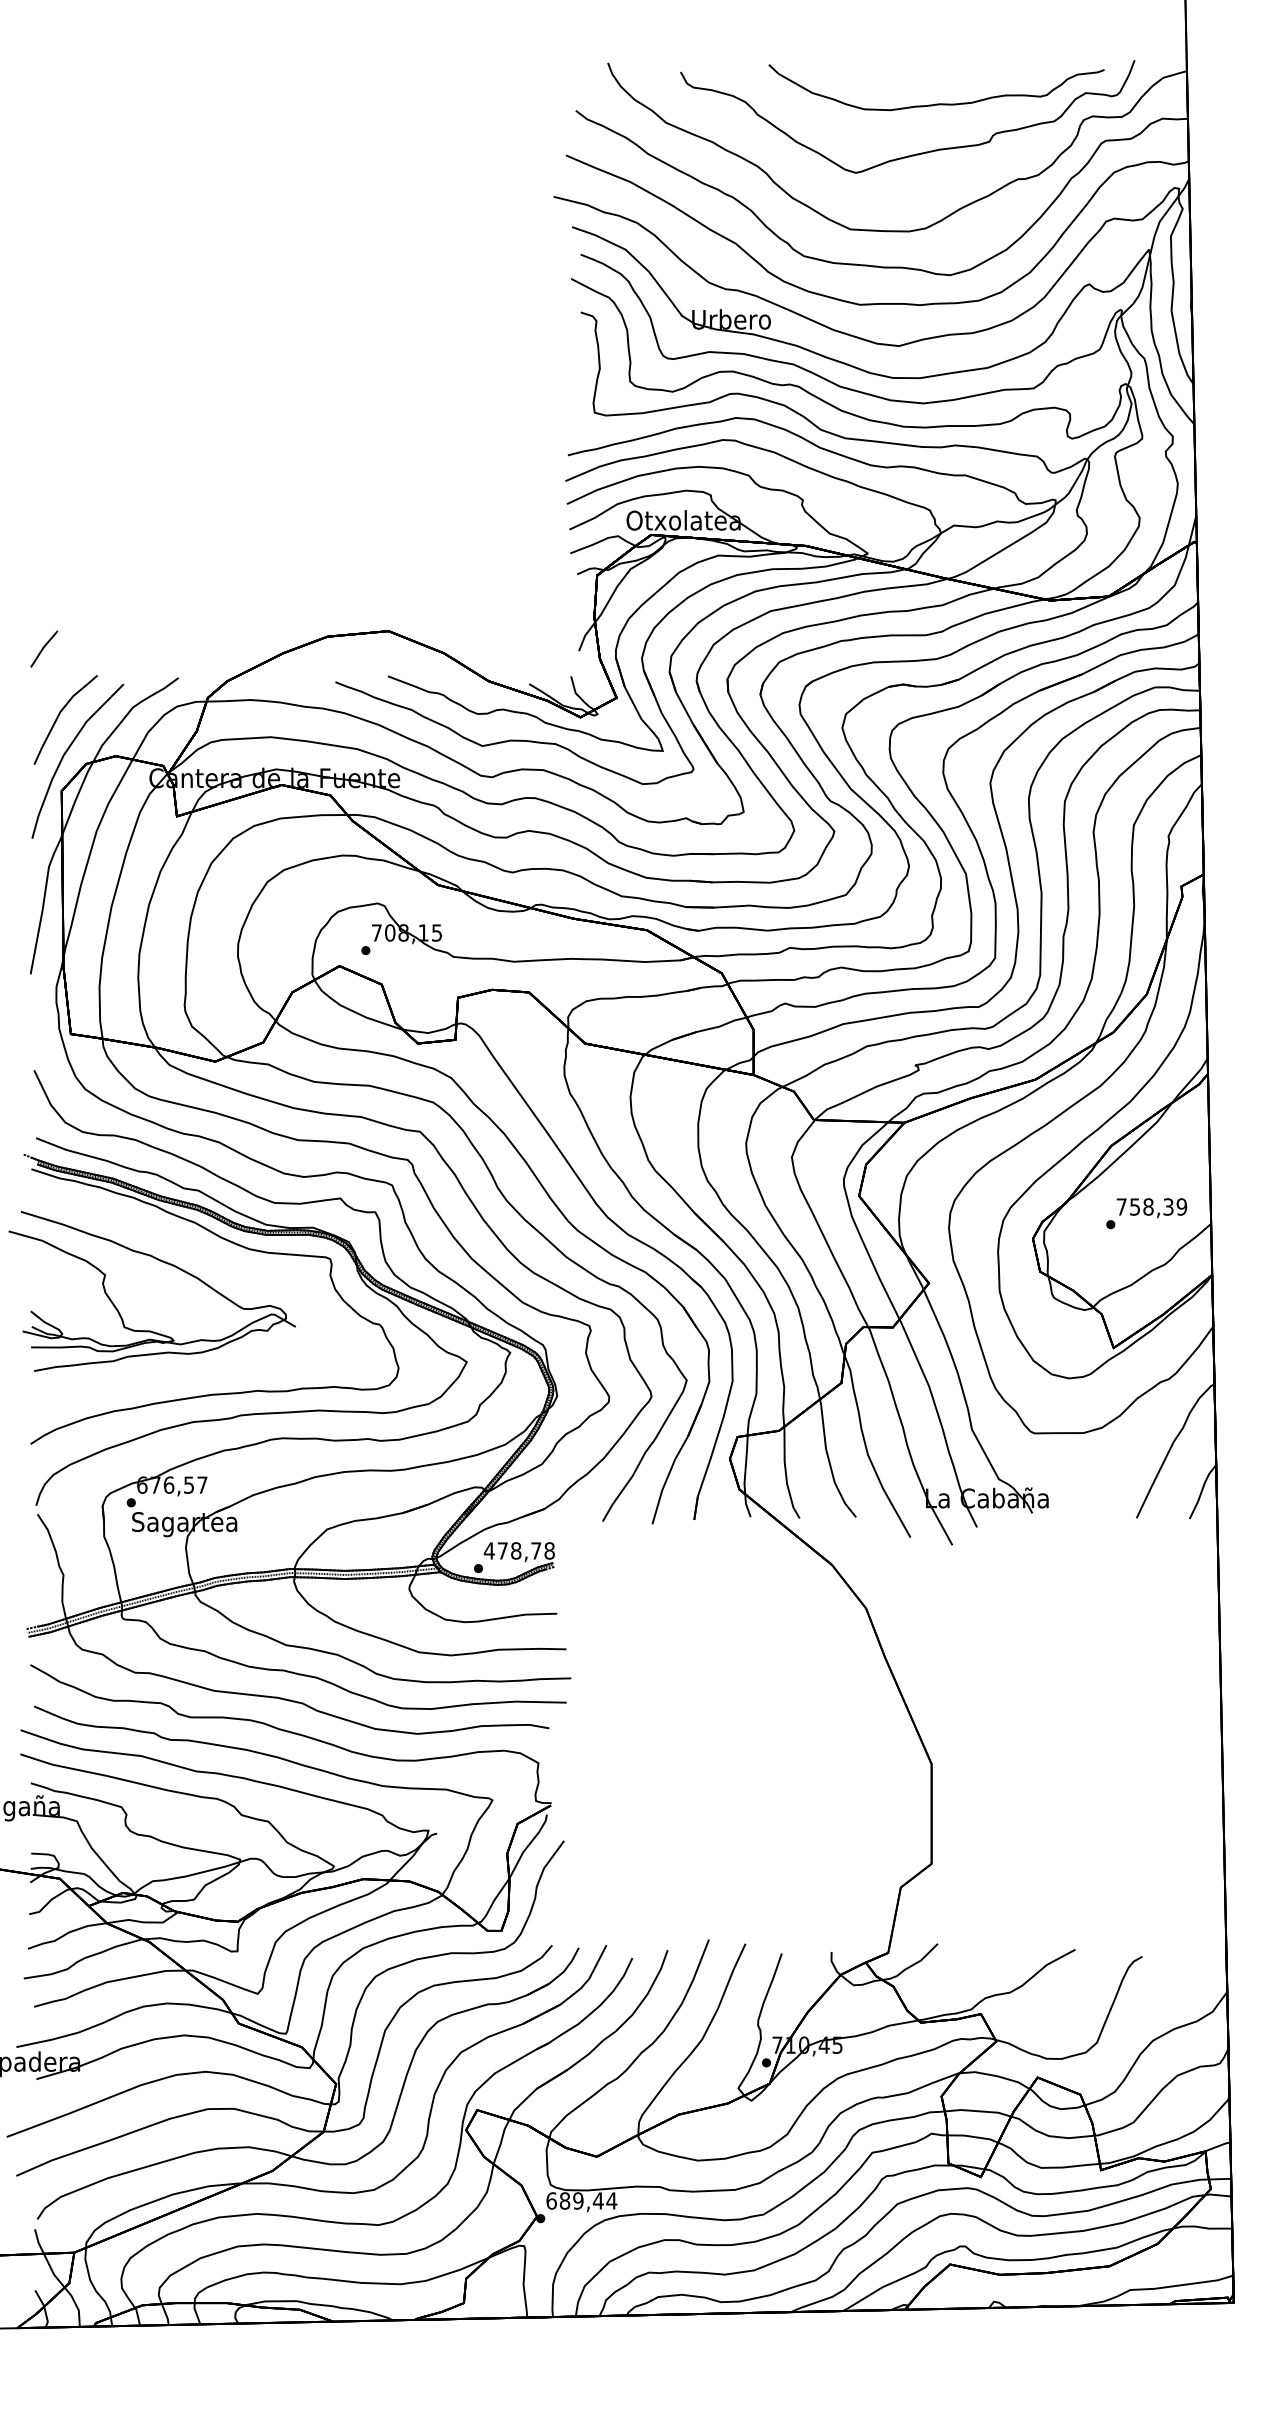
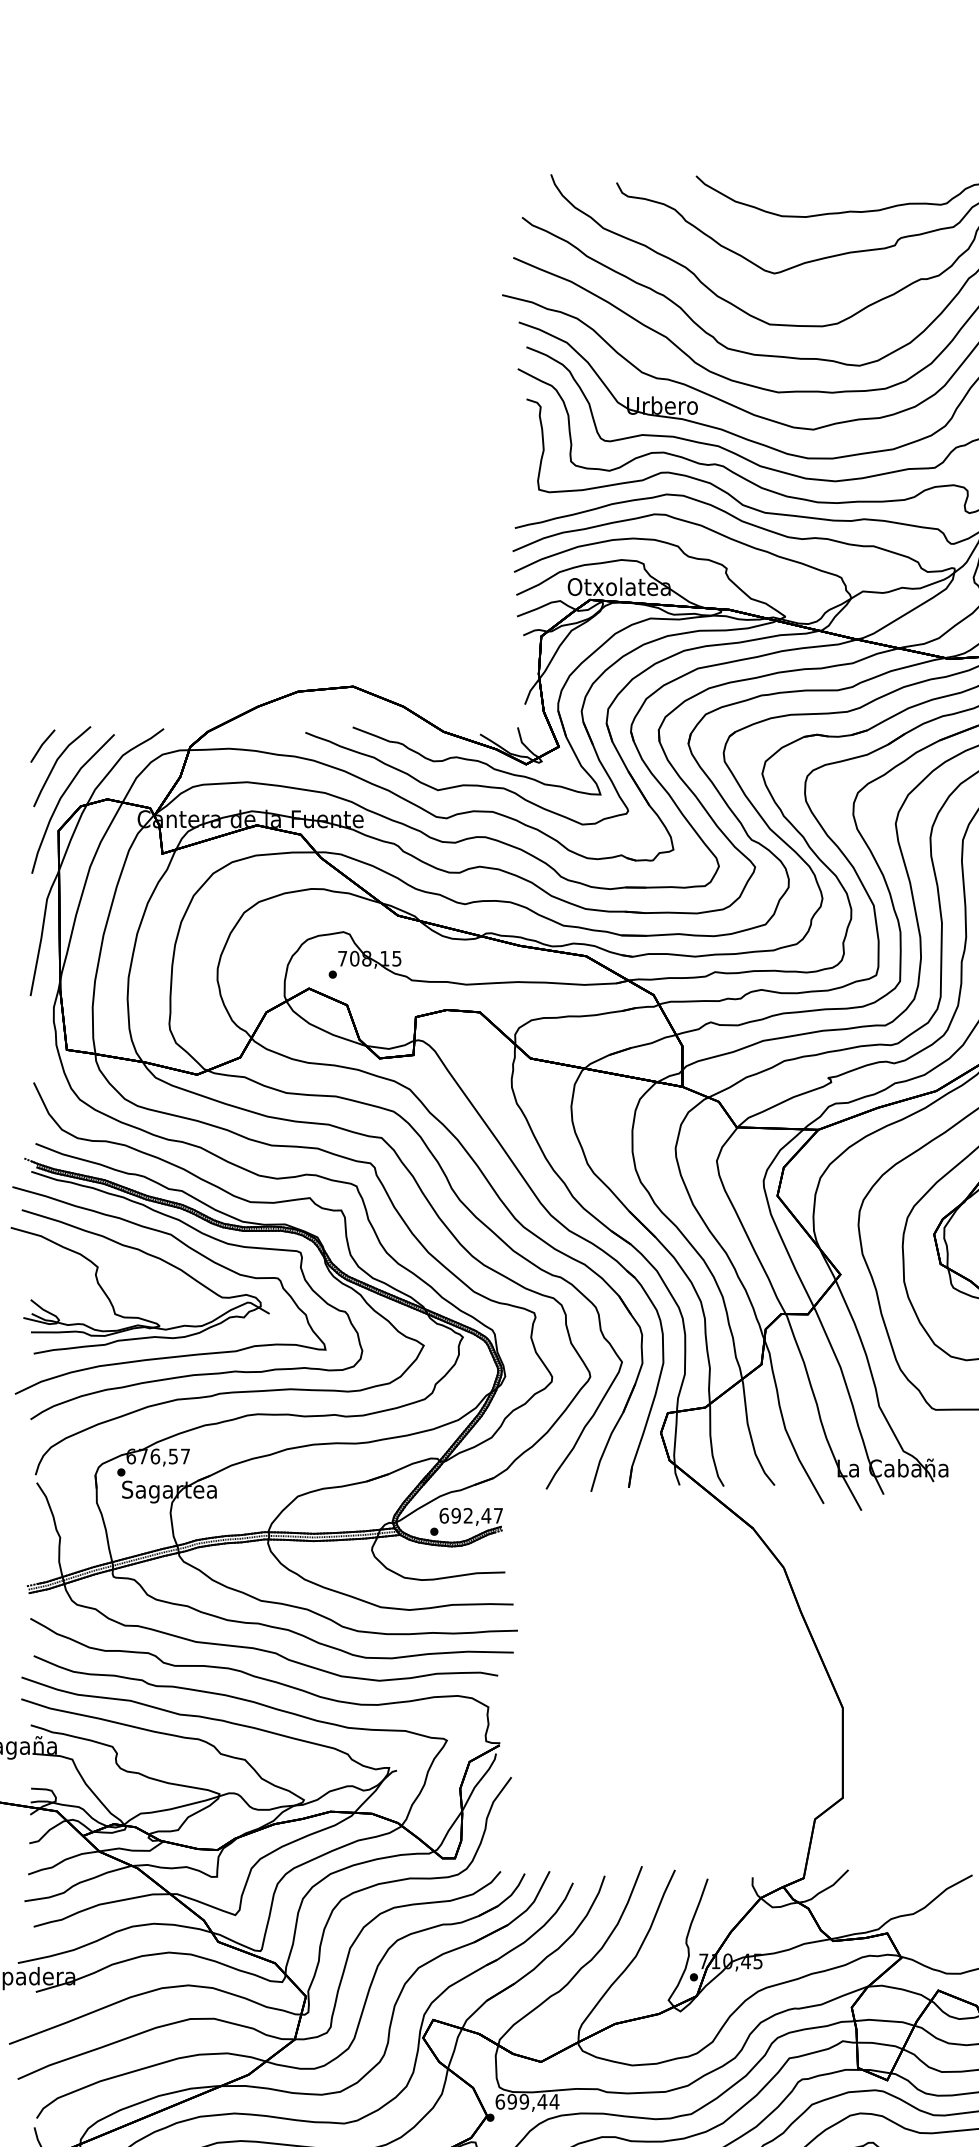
line: (44, 648) -> (43, 745), moved
curve: (211, 1257) -> (193, 1251), added
text: (518, 1550) -> (470, 1515), 478,78 -> 692,47
text: (564, 2200) -> (511, 2101), 689,44 -> 699,44

